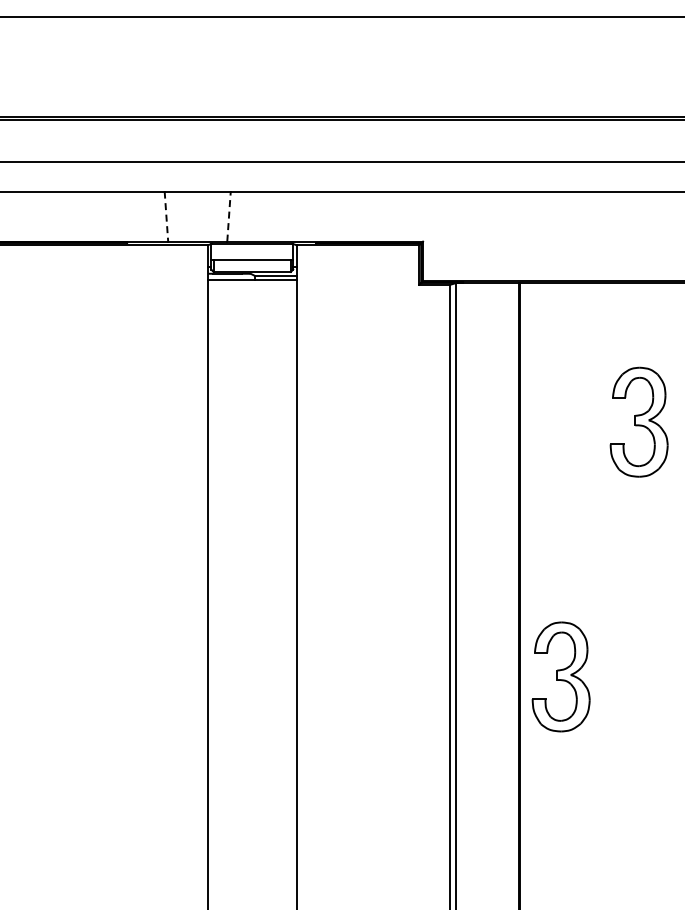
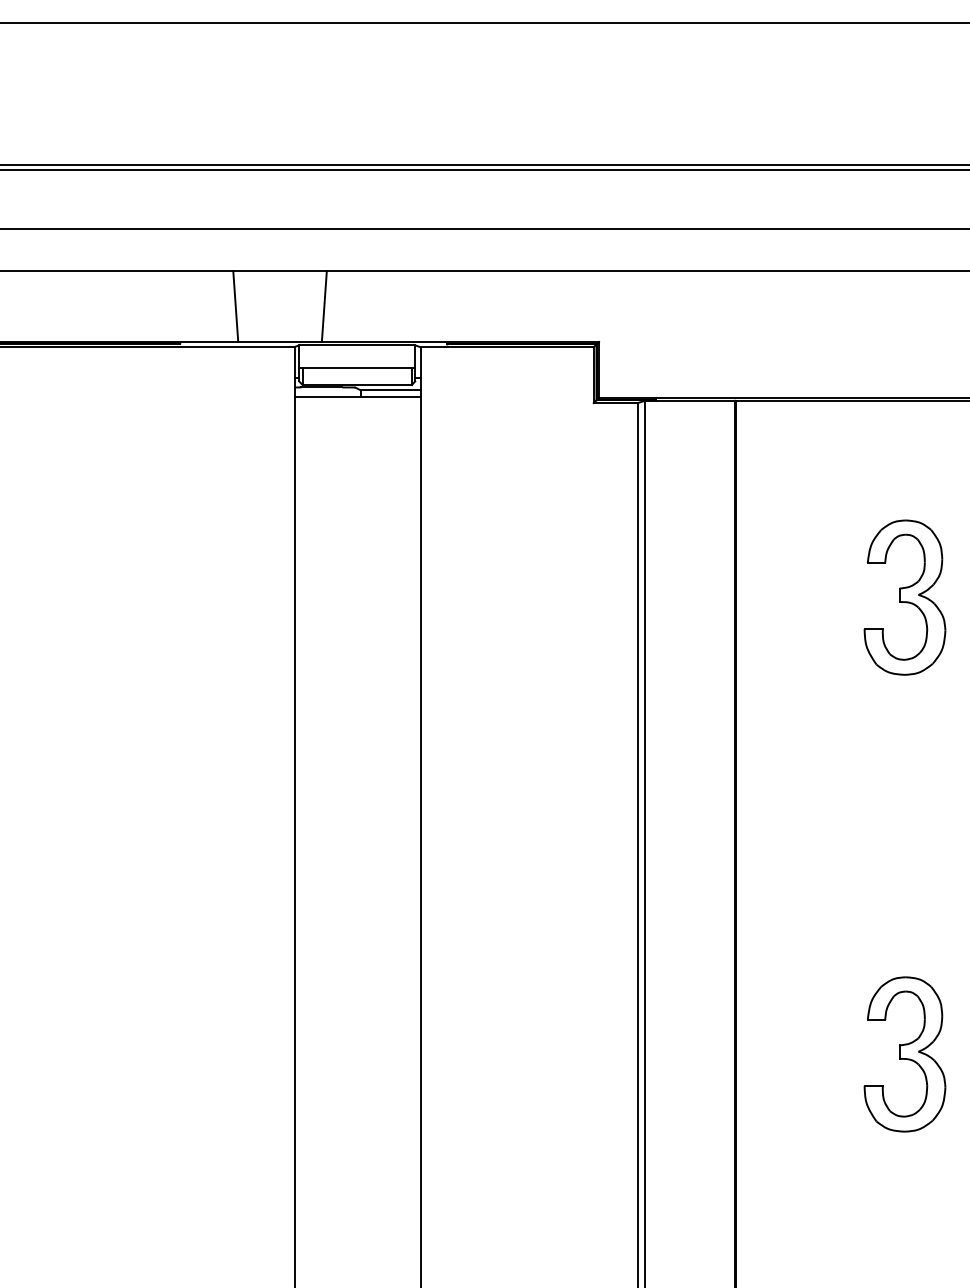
line: (229, 216) -> (325, 306), dashed -> solid
line: (166, 217) -> (235, 307), dashed -> solid
part: (560, 676) -> (904, 1053), moved

